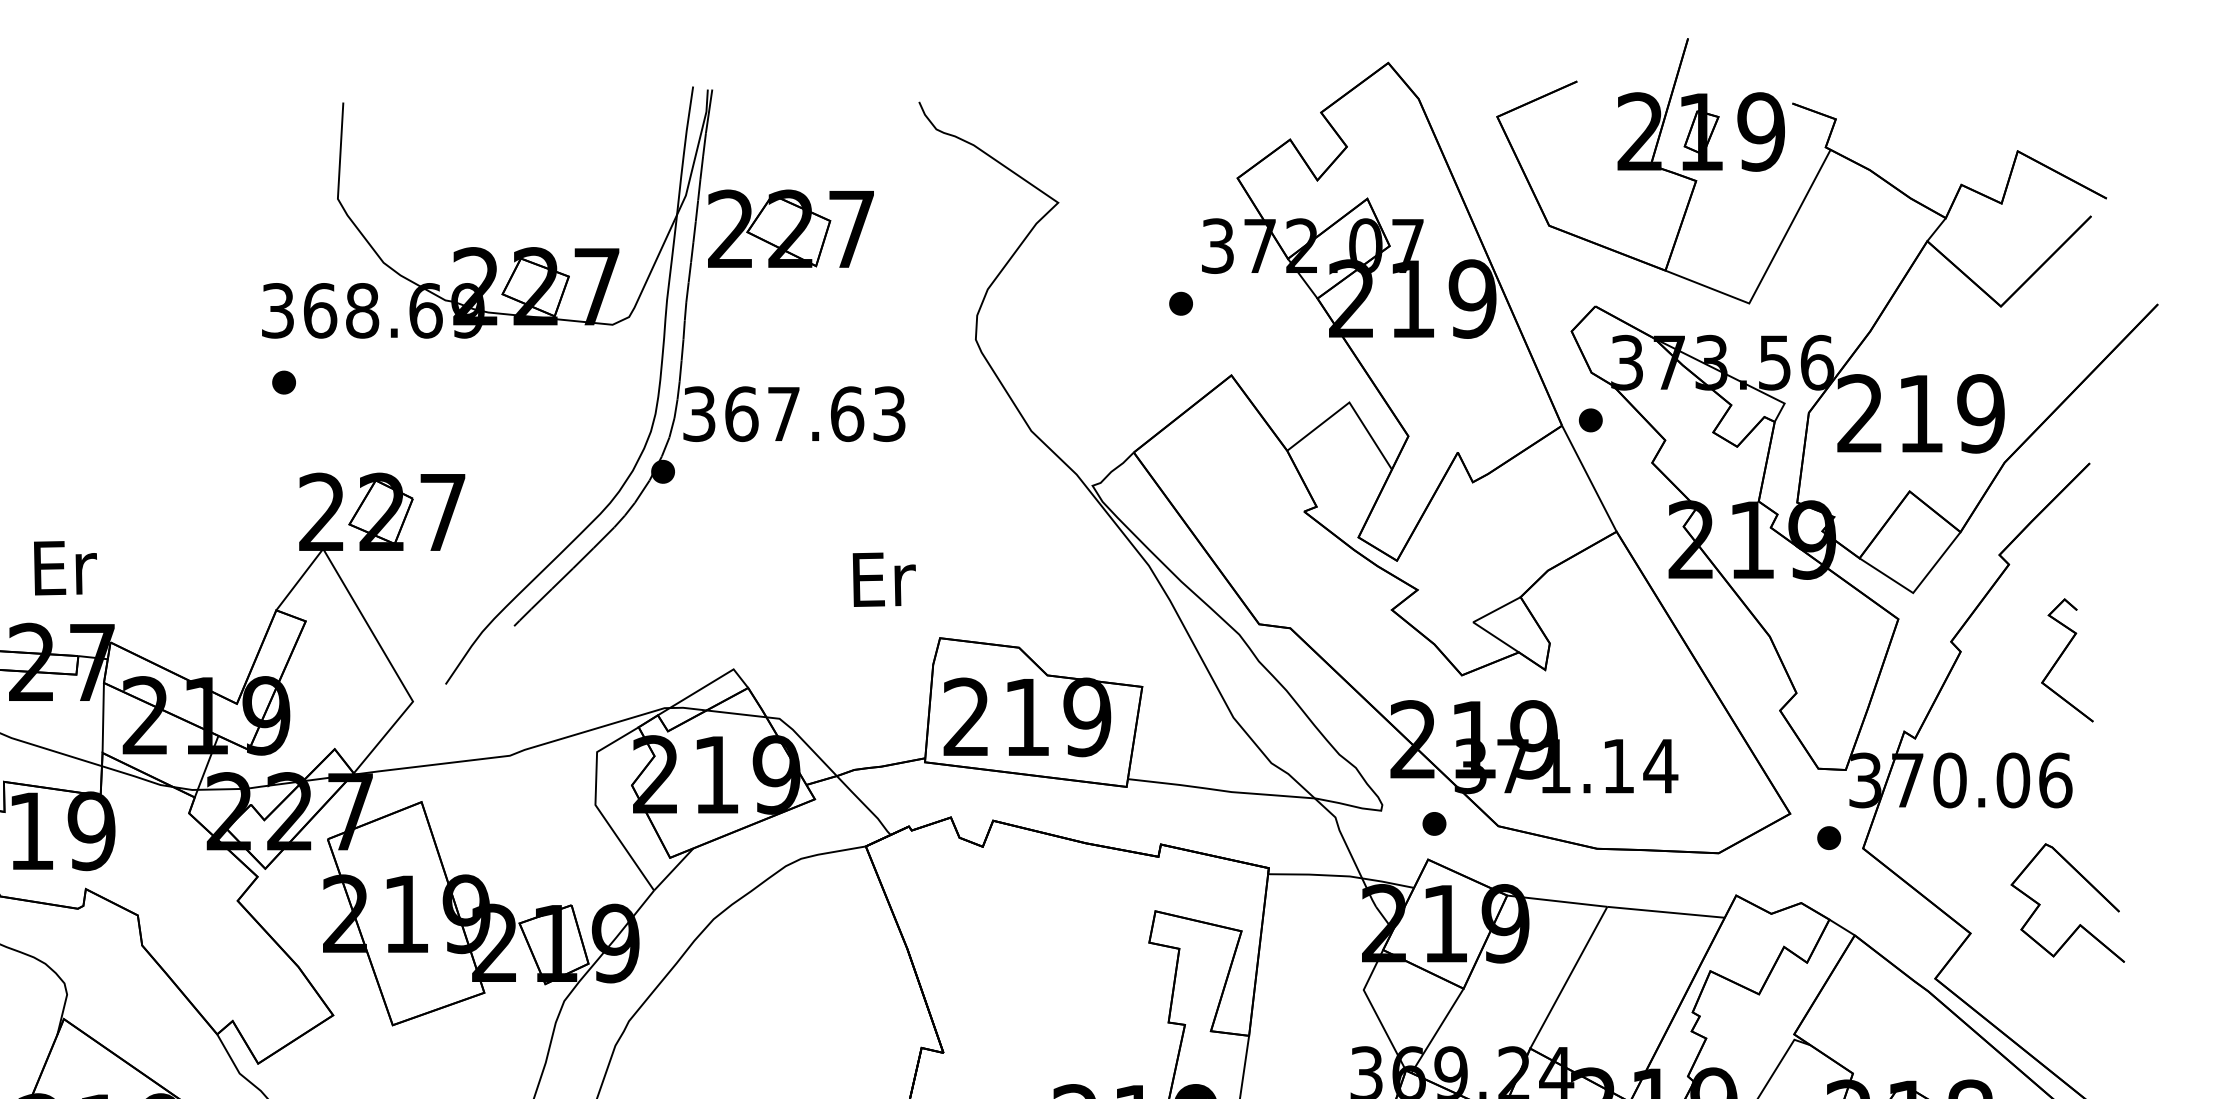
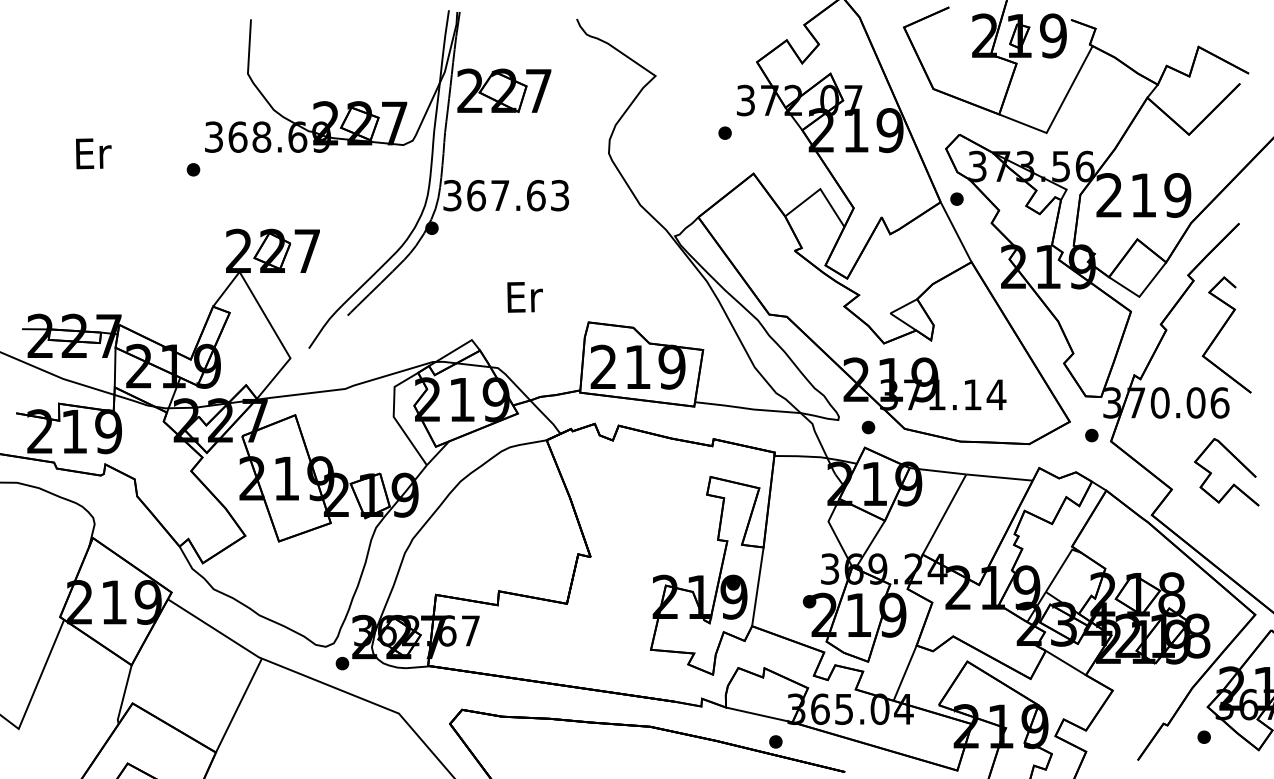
part: (284, 382) -> (193, 169), moved
text: (64, 567) -> (93, 153), moved
text: (883, 579) -> (524, 297), moved
part: (2067, 659) -> (1226, 334), size x1.67

